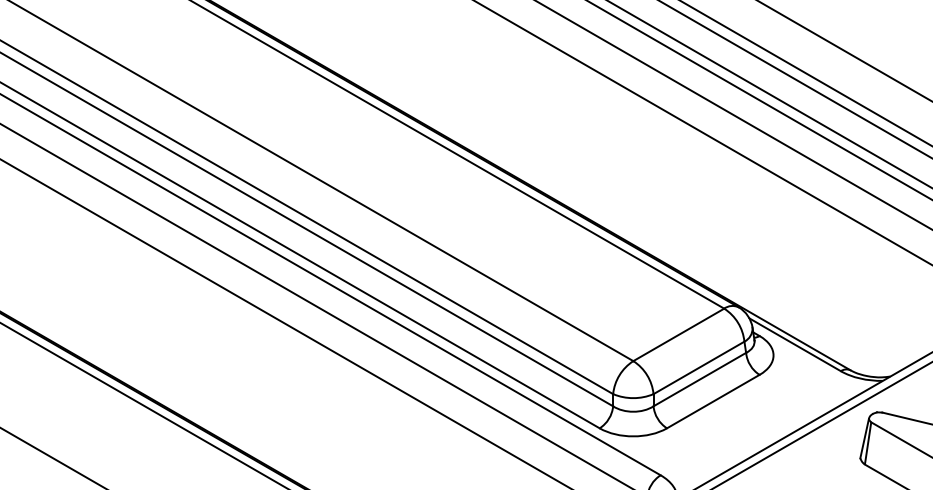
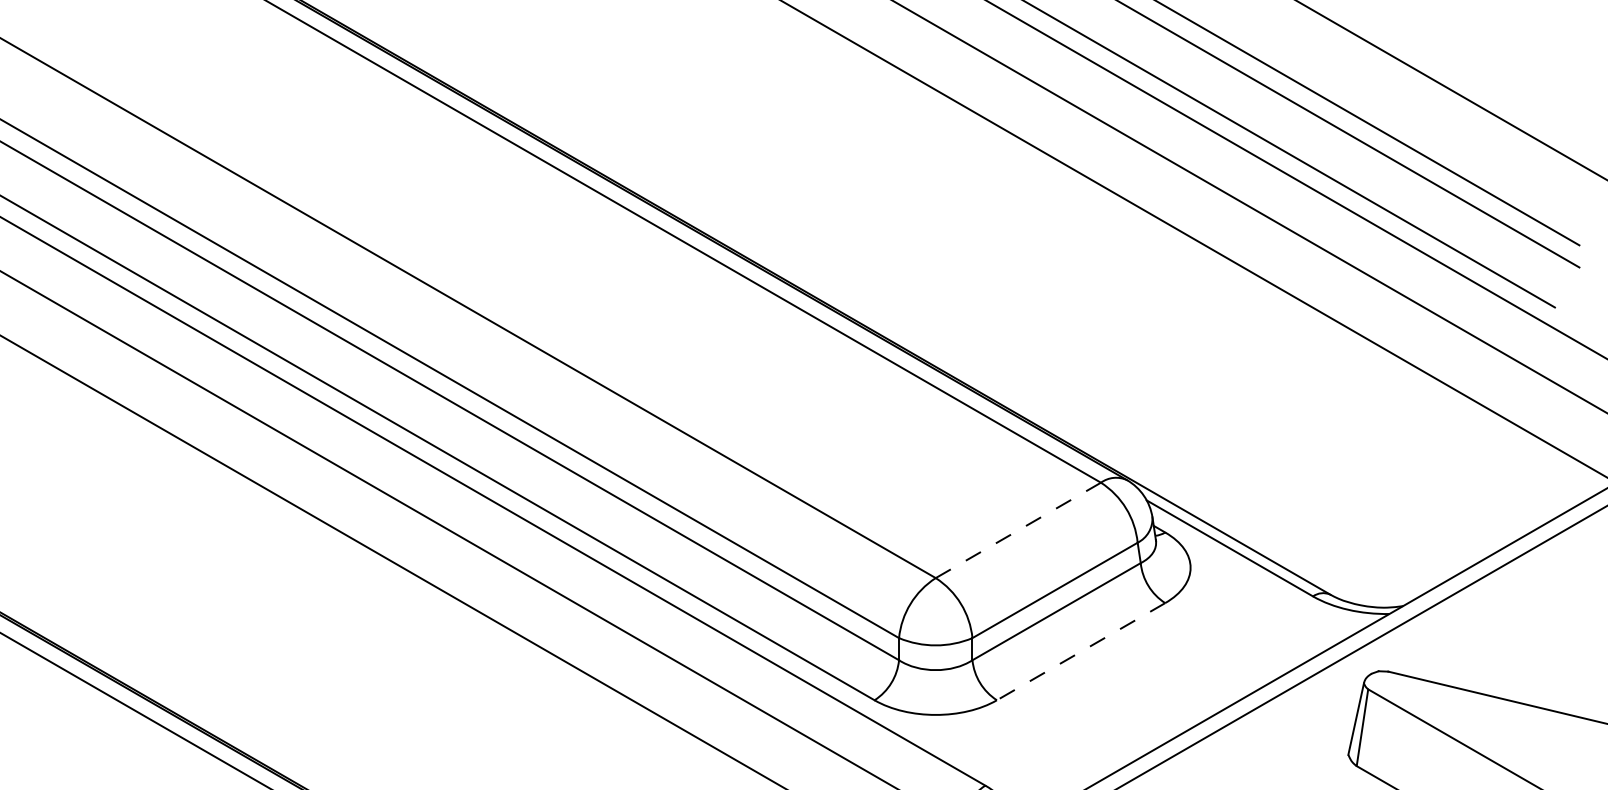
line: (679, 334) -> (1019, 529), solid -> dashed
line: (712, 401) -> (1079, 651), solid -> dashed

